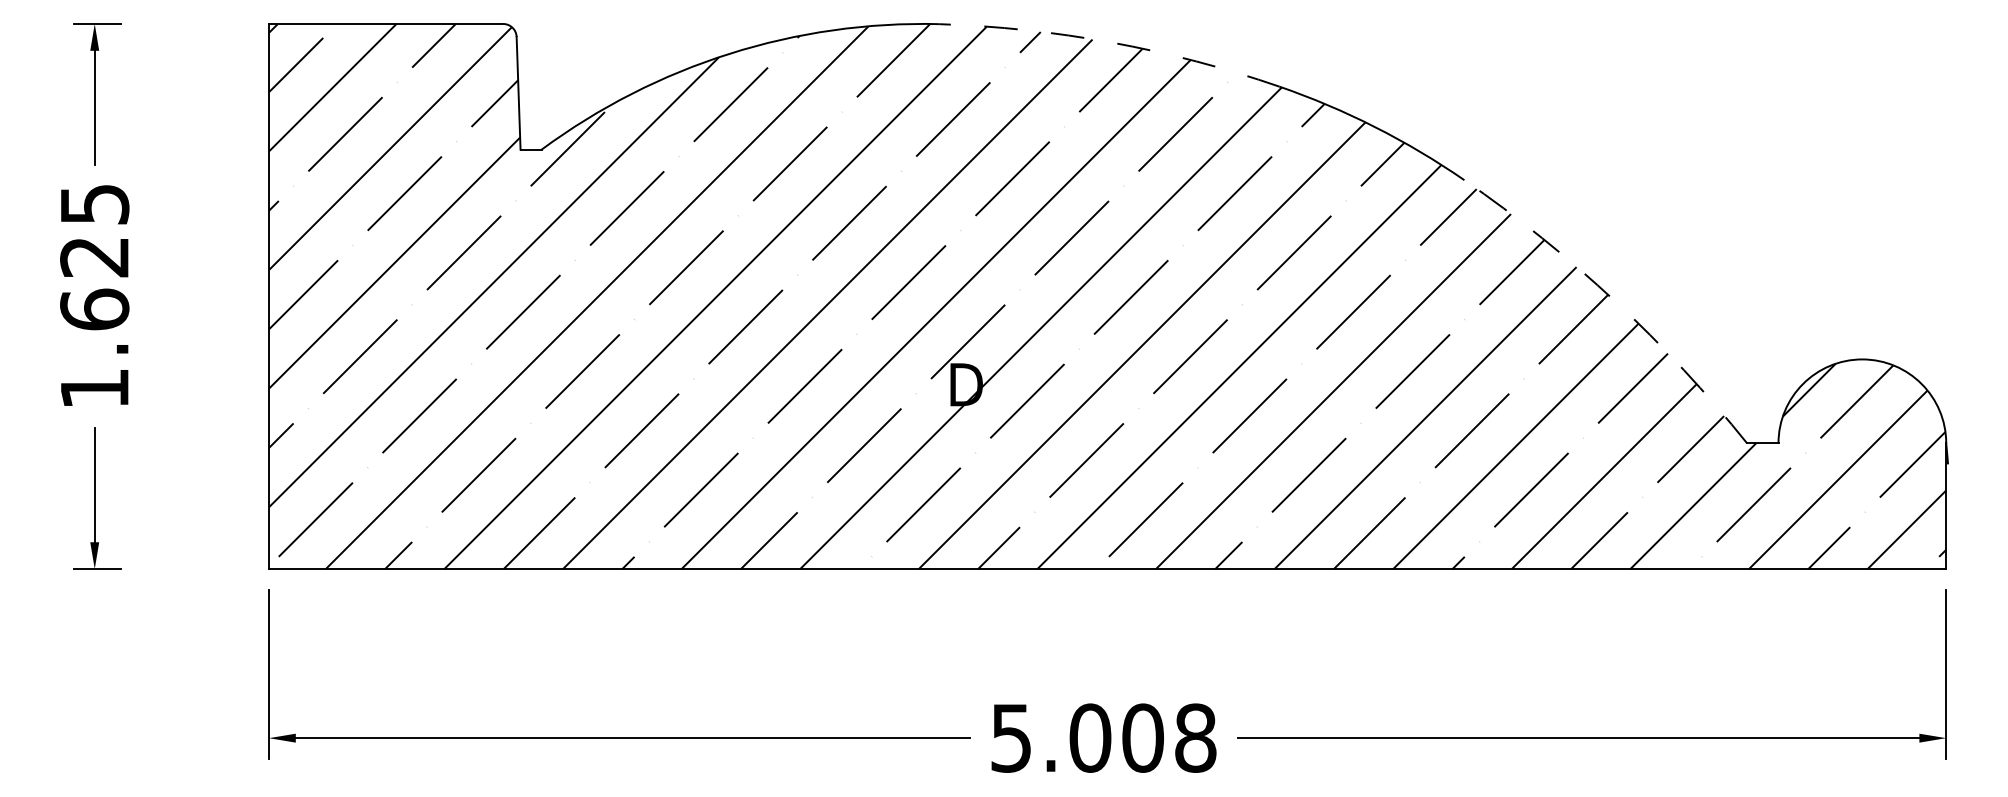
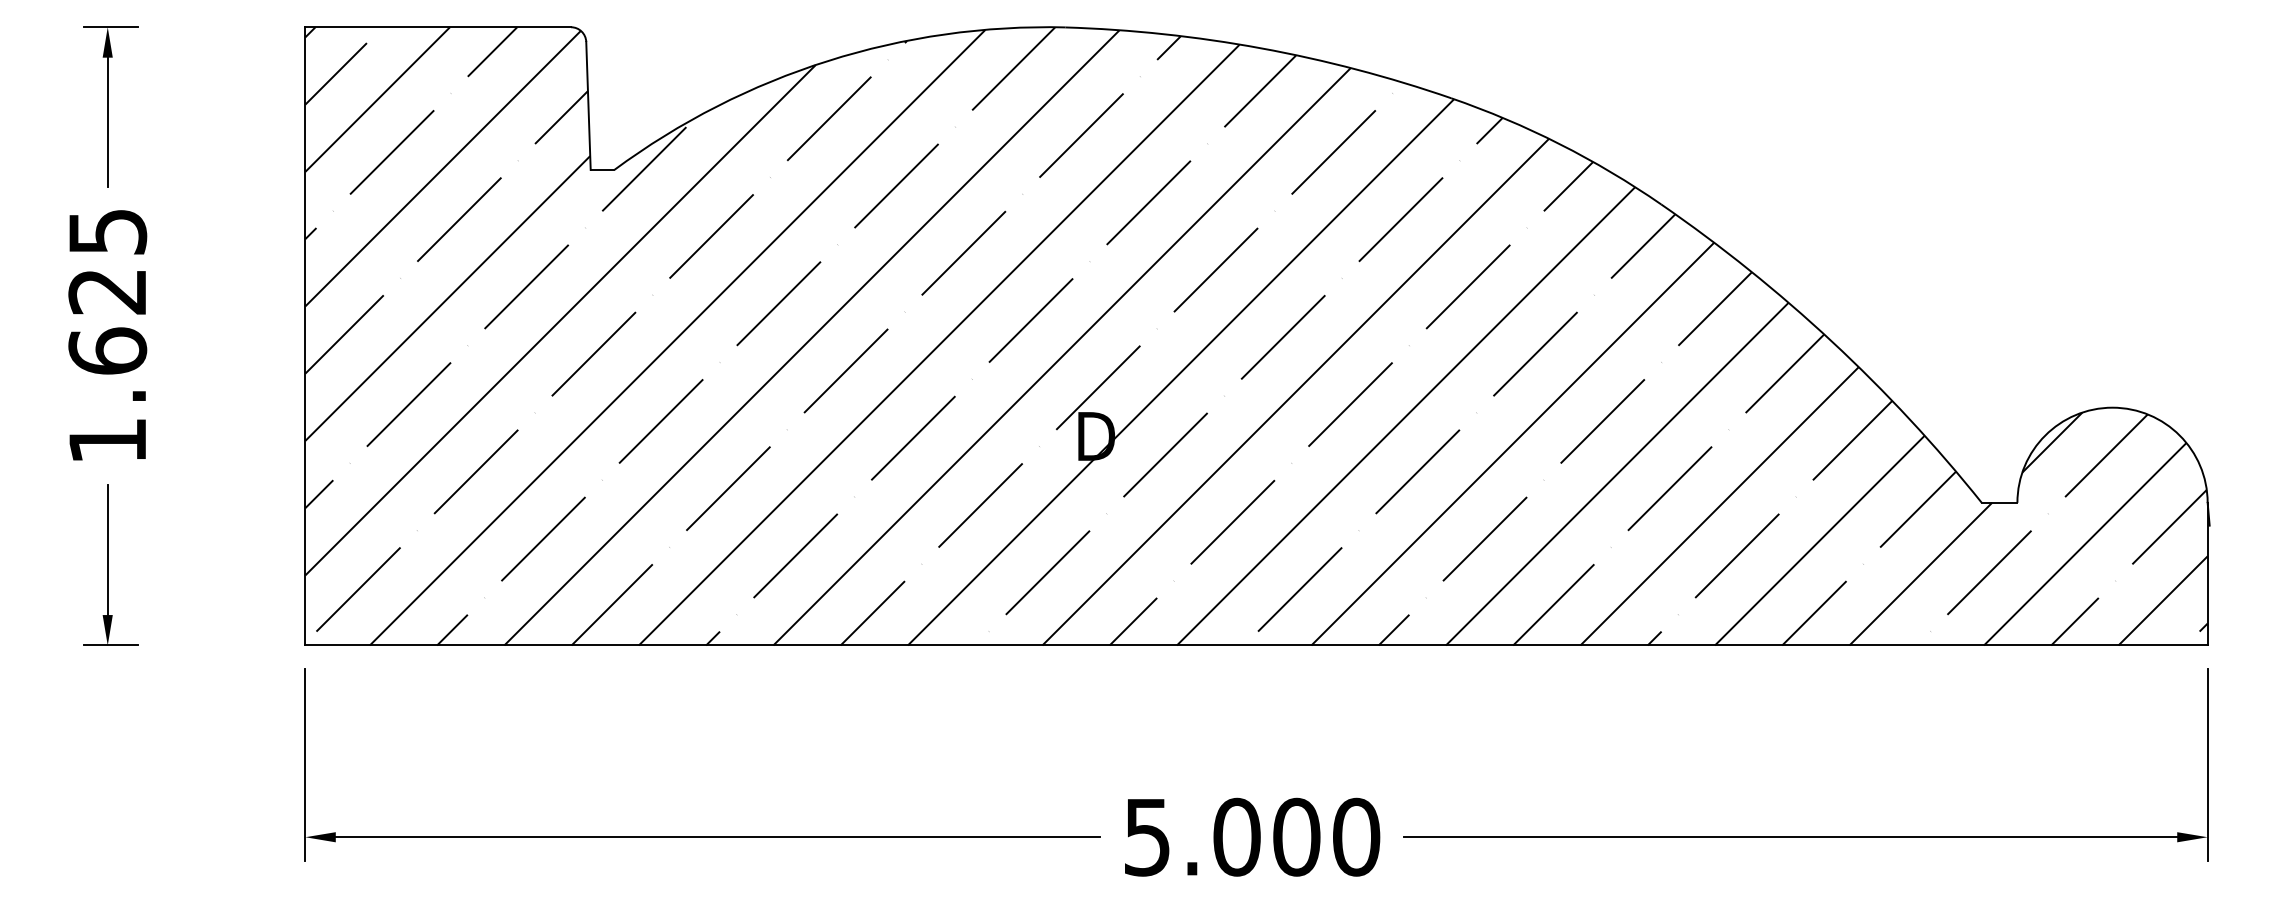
arc: (1112, 42) -> (1261, 48), dashed -> solid
arc: (1615, 301) -> (1832, 341), dashed -> solid
text: (1195, 738) -> (1356, 837), 5.008 -> 5.000

